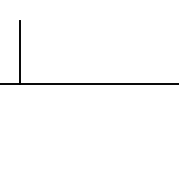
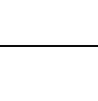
line: (19, 51) -> (10, 28), removed

